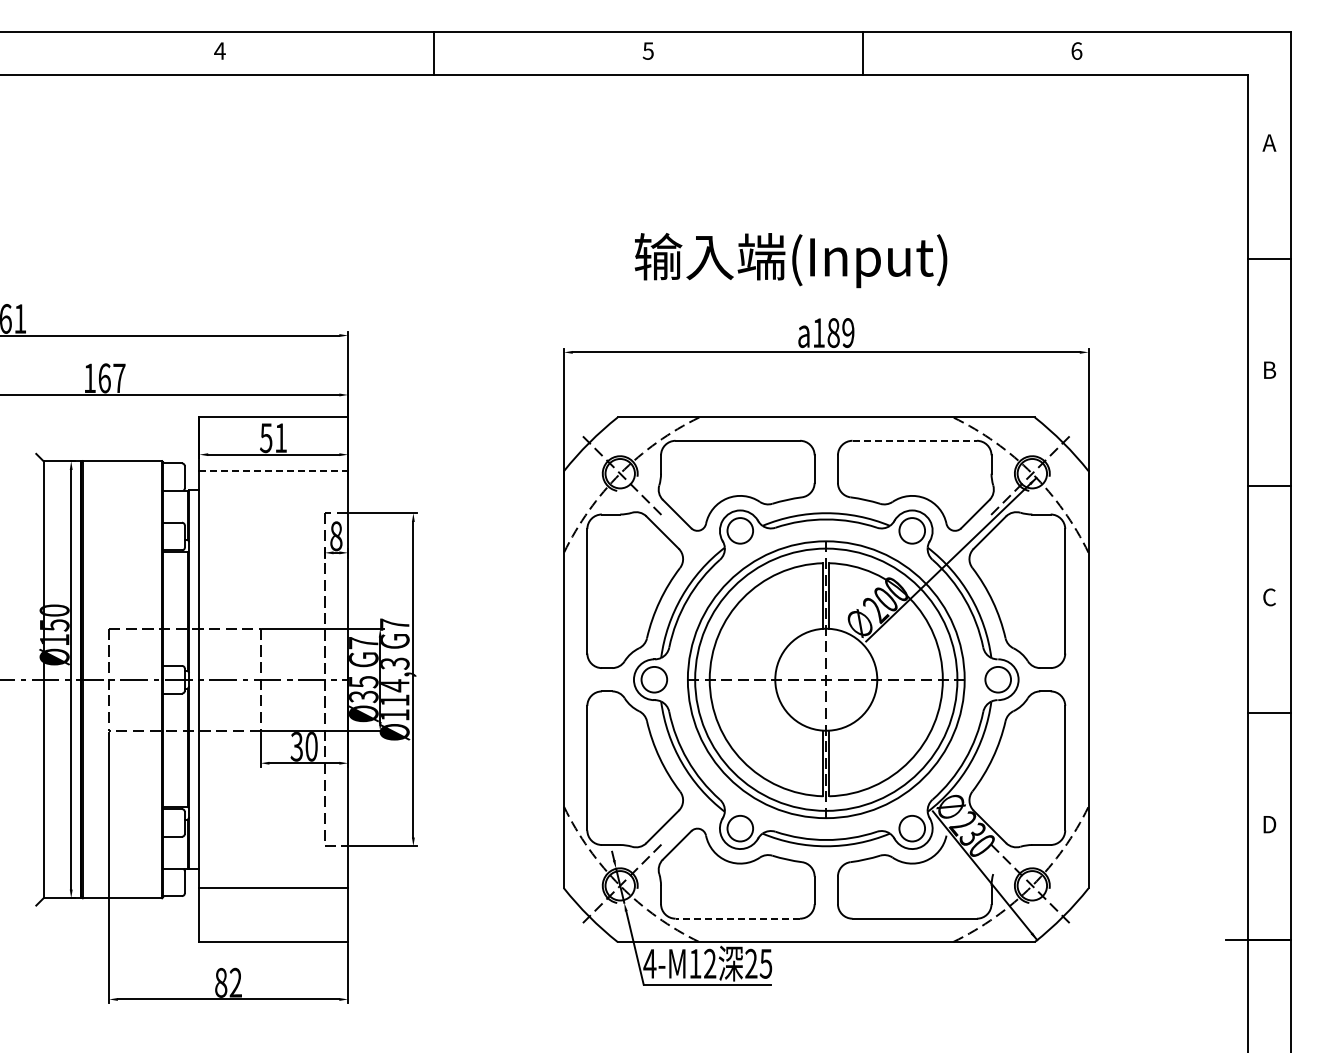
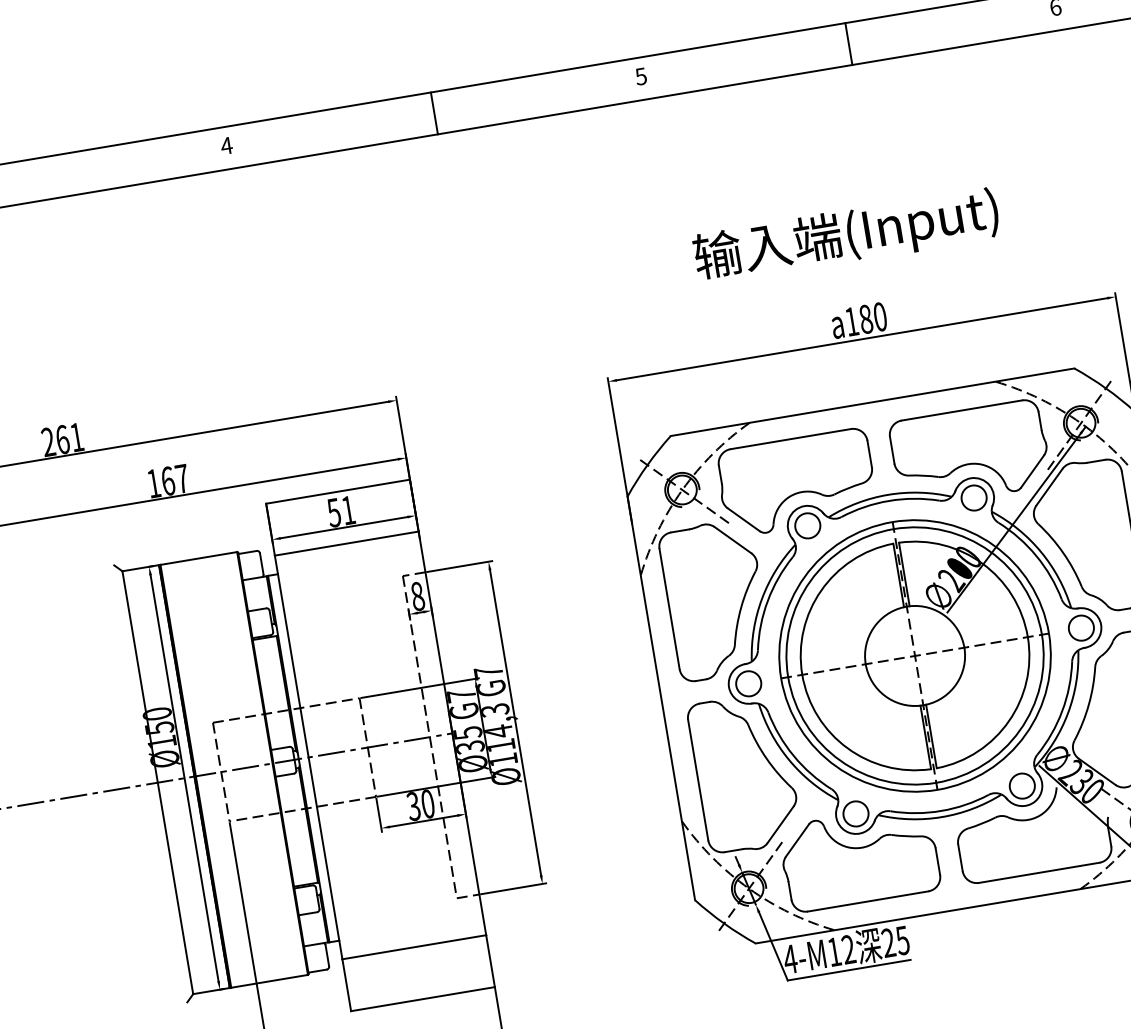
text: (790, 260) -> (846, 236), moved
text: (848, 333) -> (880, 317), 189 -> 180
line: (915, 440) -> (962, 410), dashed -> solid
line: (274, 471) -> (347, 543), dashed -> solid
line: (737, 918) -> (867, 901), dashed -> solid

